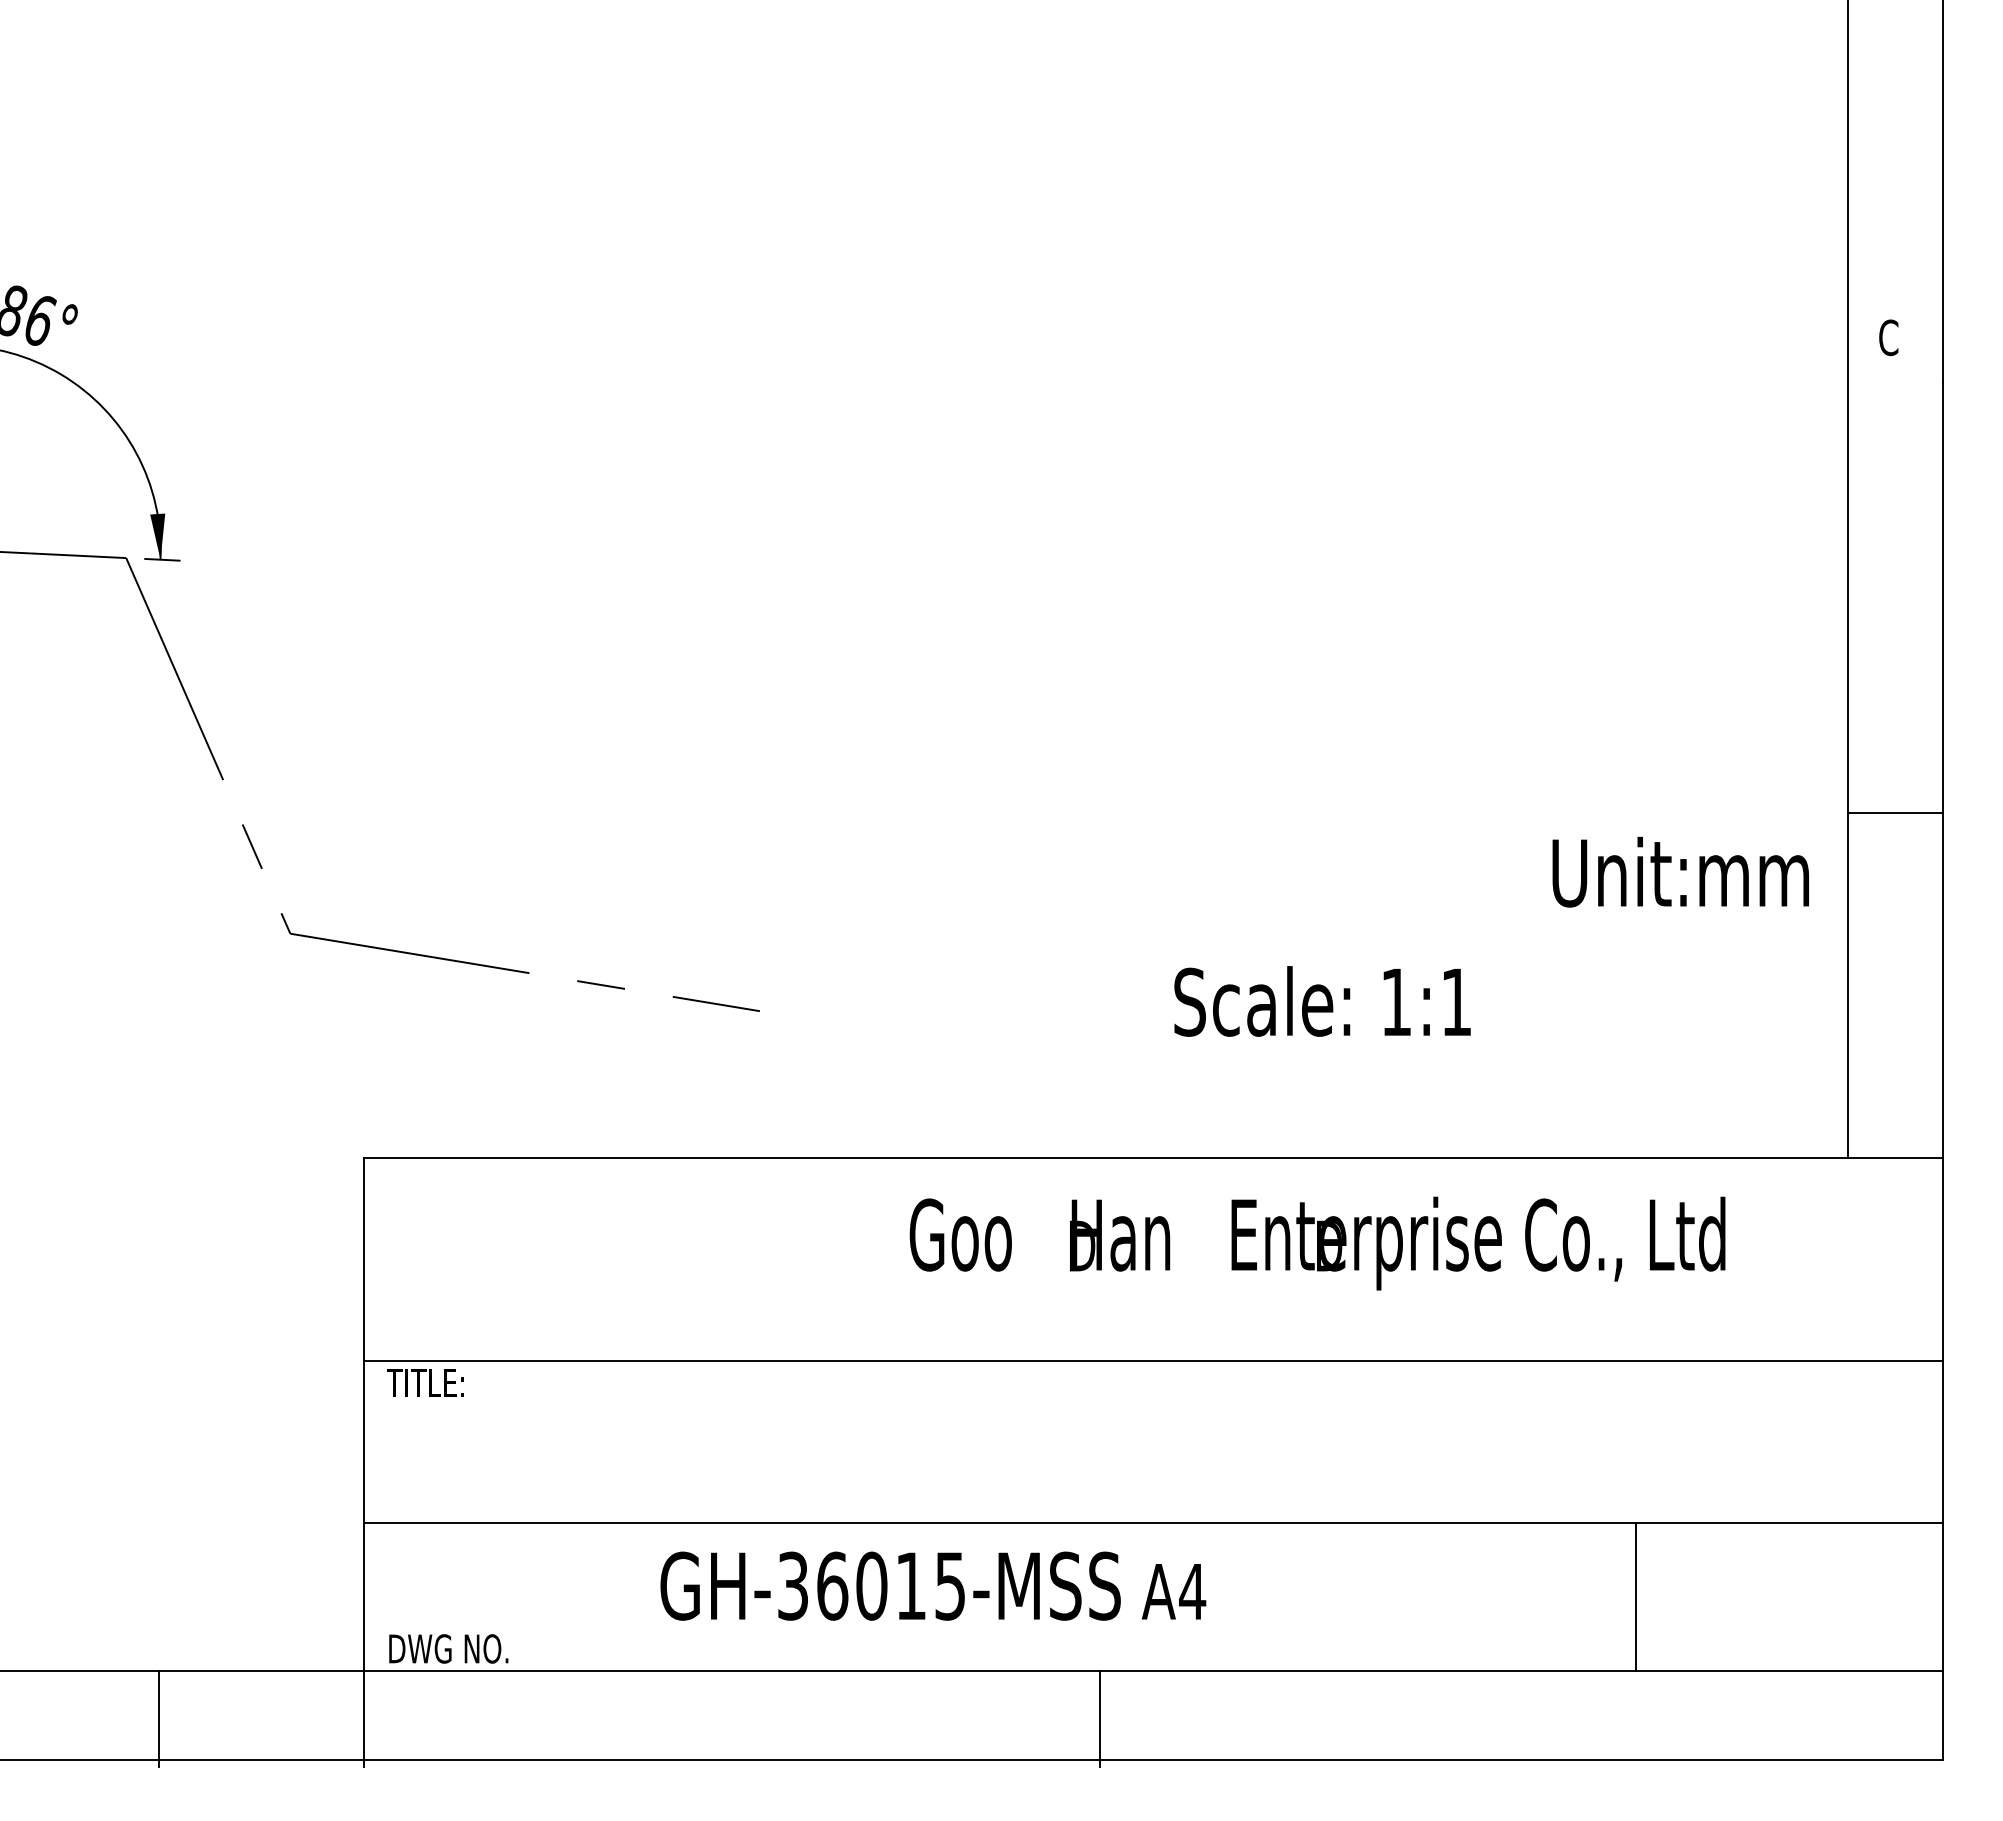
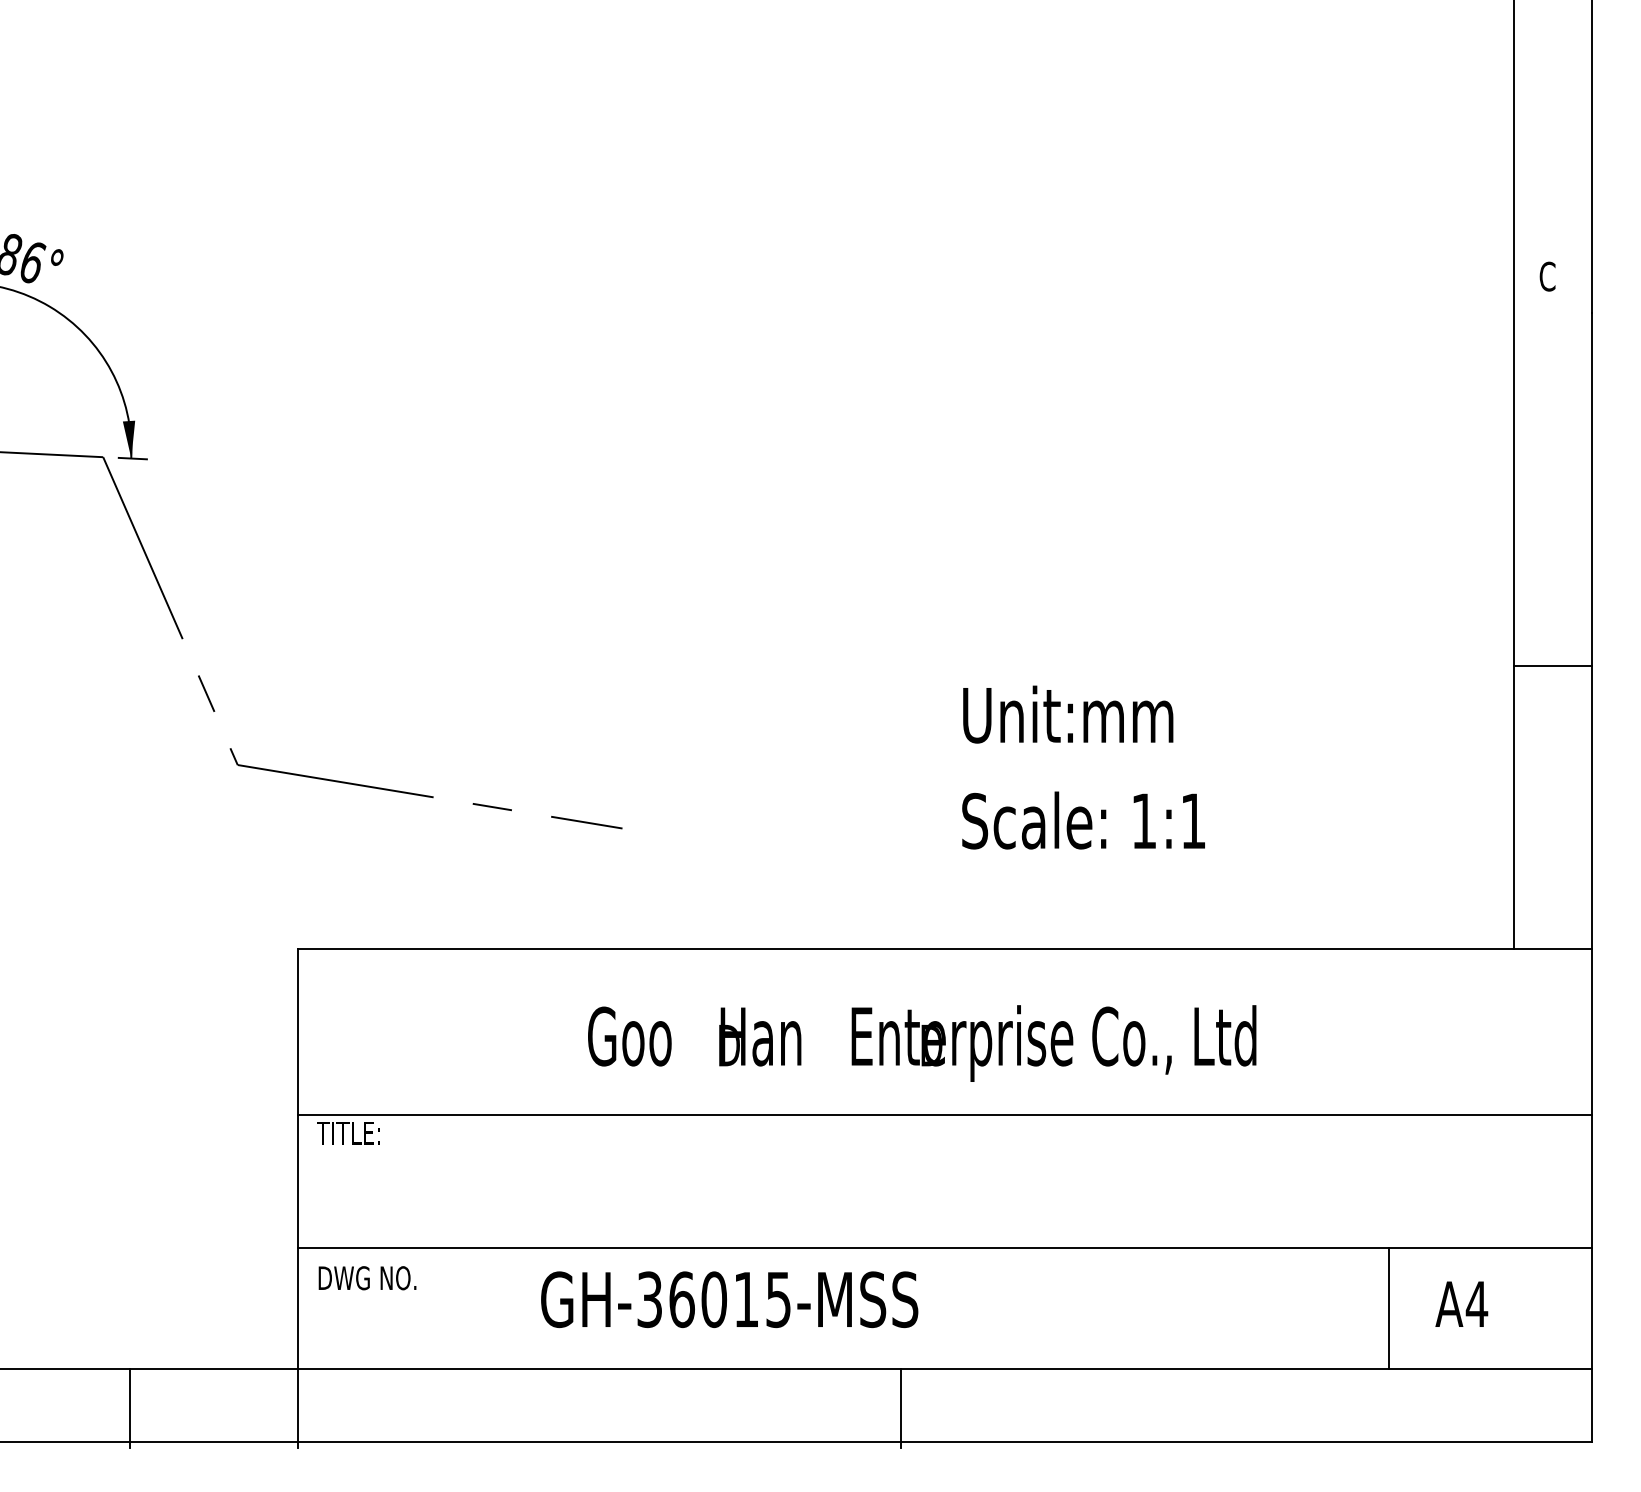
text: (1680, 871) -> (1067, 714), moved
text: (1317, 1243) -> (922, 1043), moved
text: (1173, 1591) -> (1461, 1304), moved
line: (1635, 1597) -> (1388, 1308), moved
text: (448, 1648) -> (367, 1277), moved

